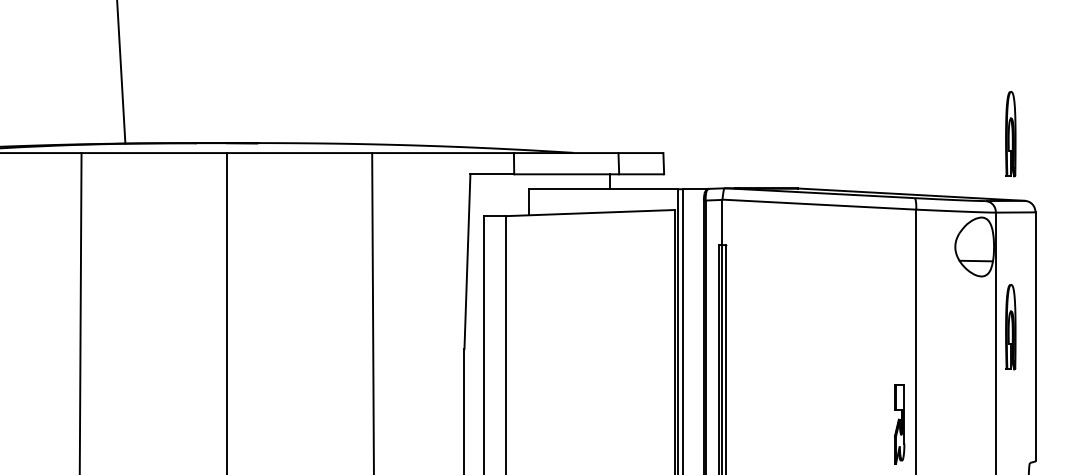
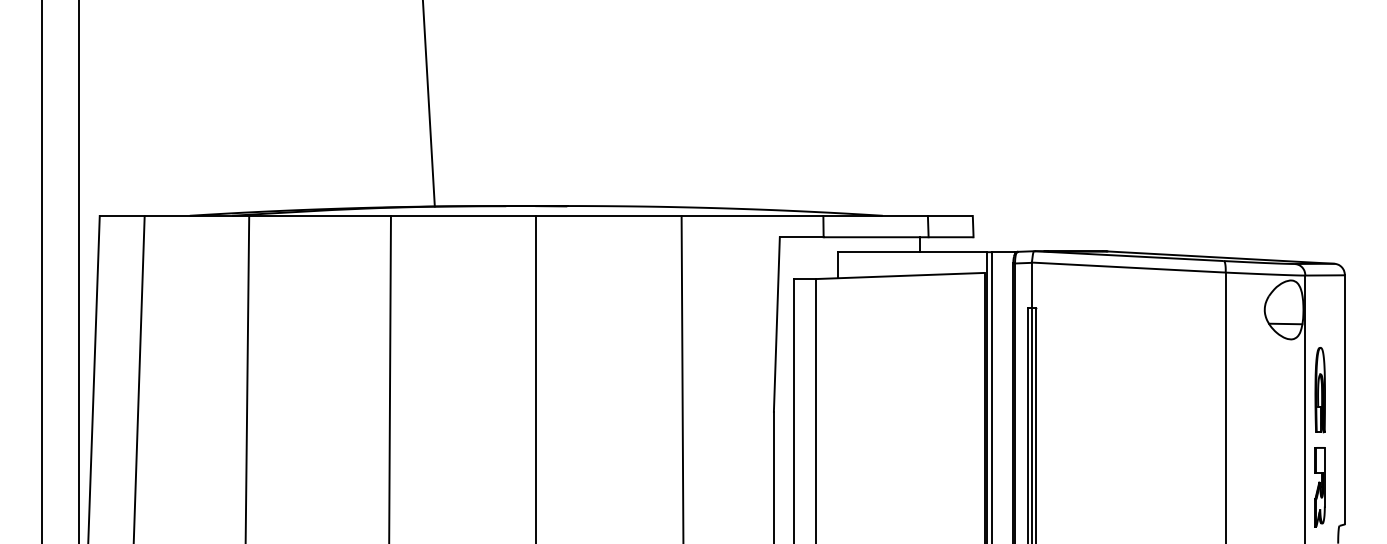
part: (1010, 134) -> (1319, 197), removed
part: (899, 424) -> (1319, 487), moved

